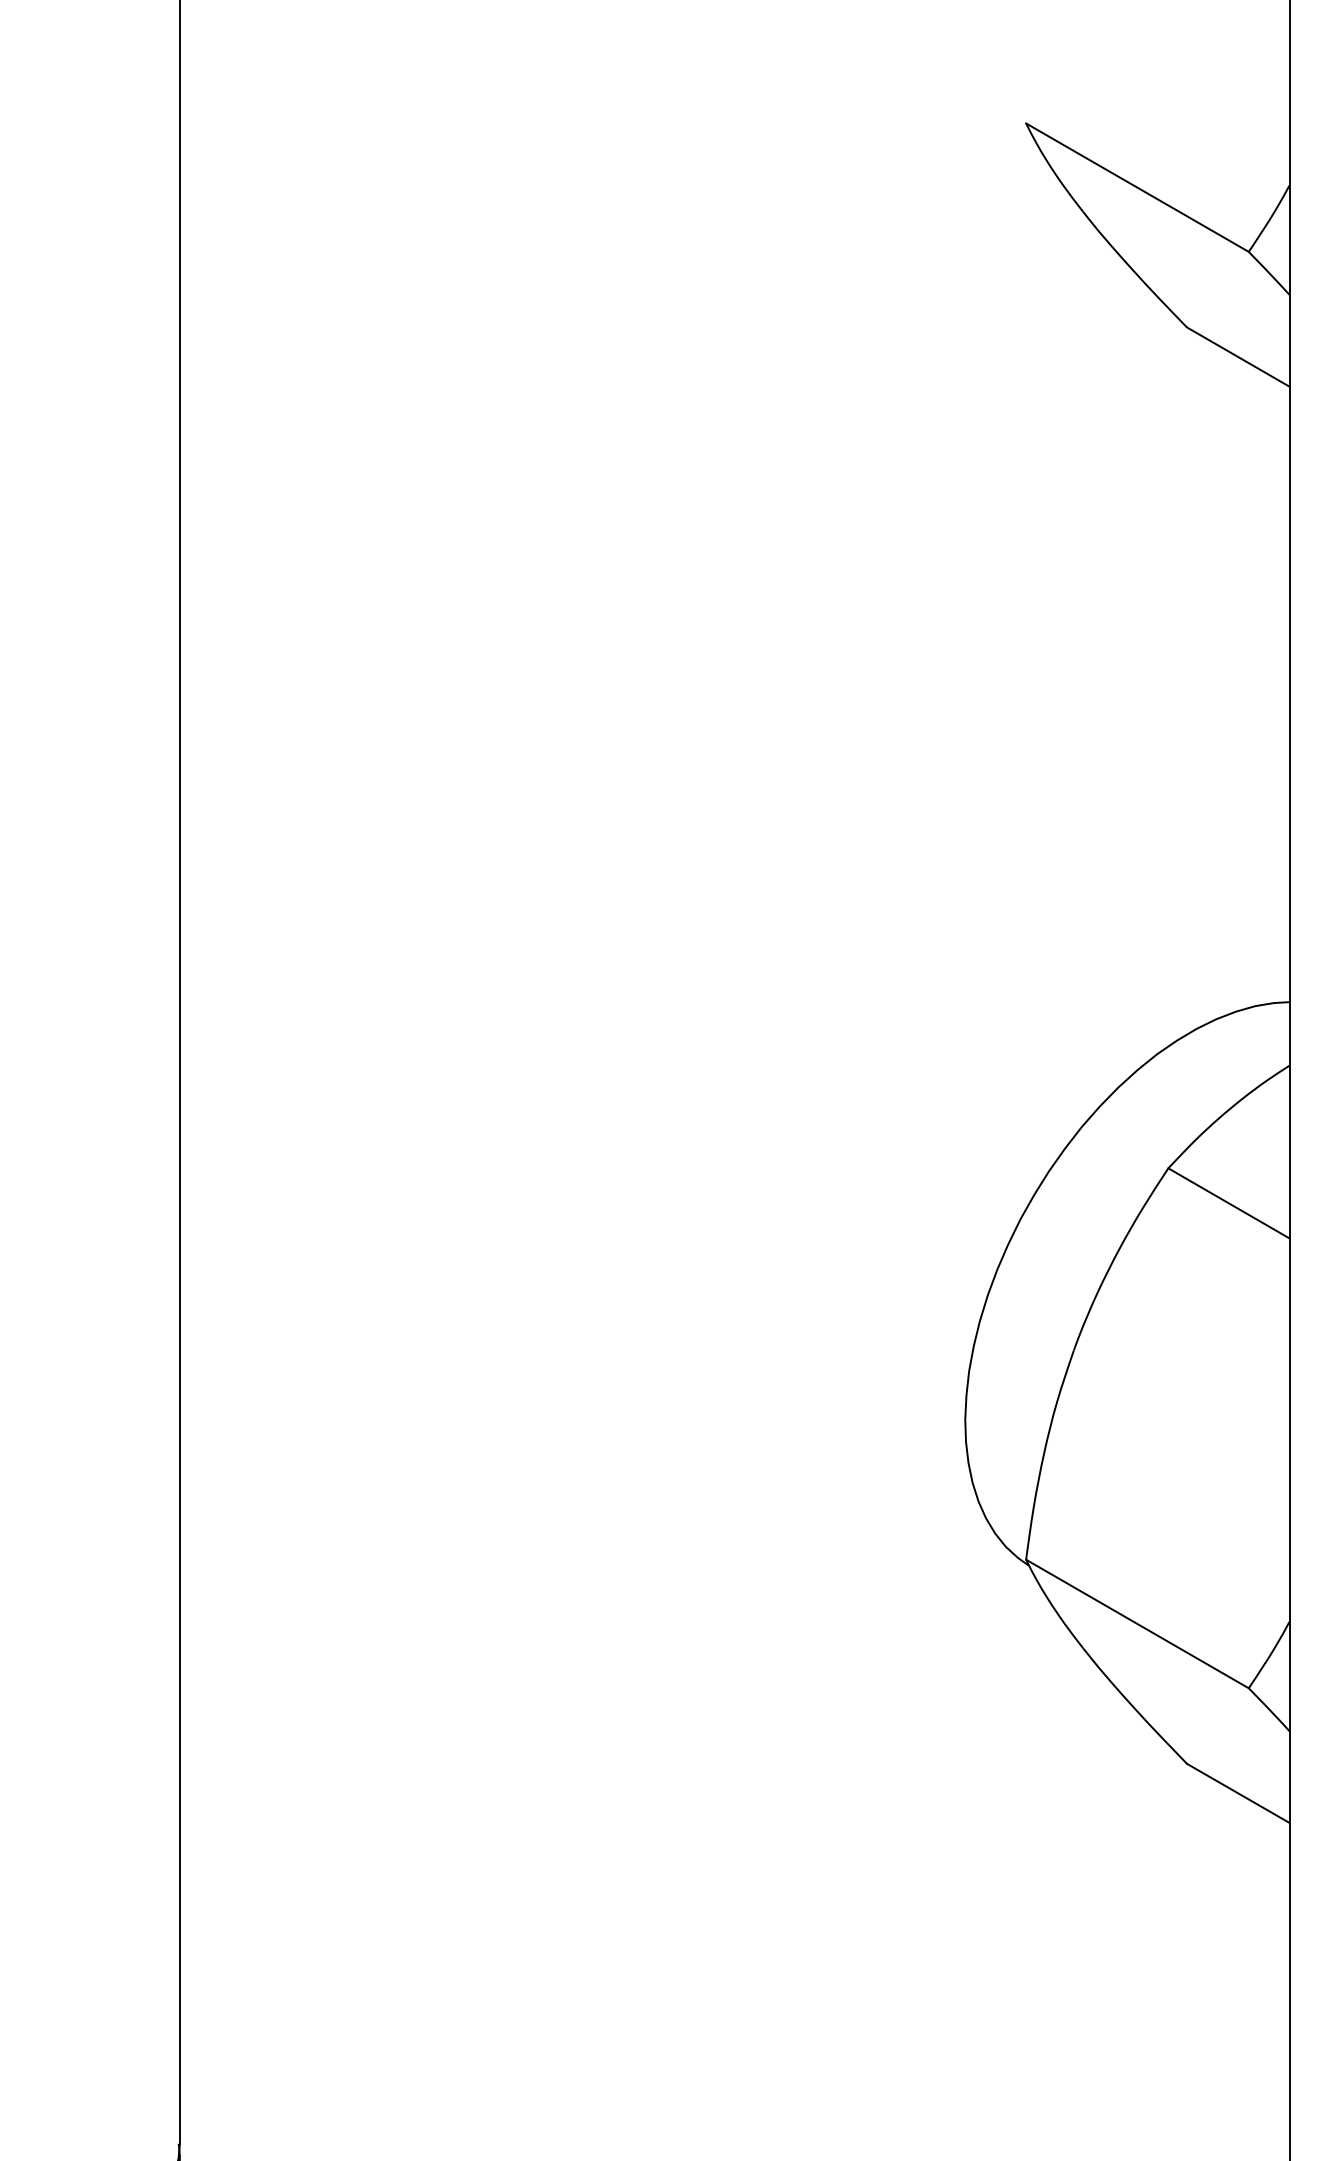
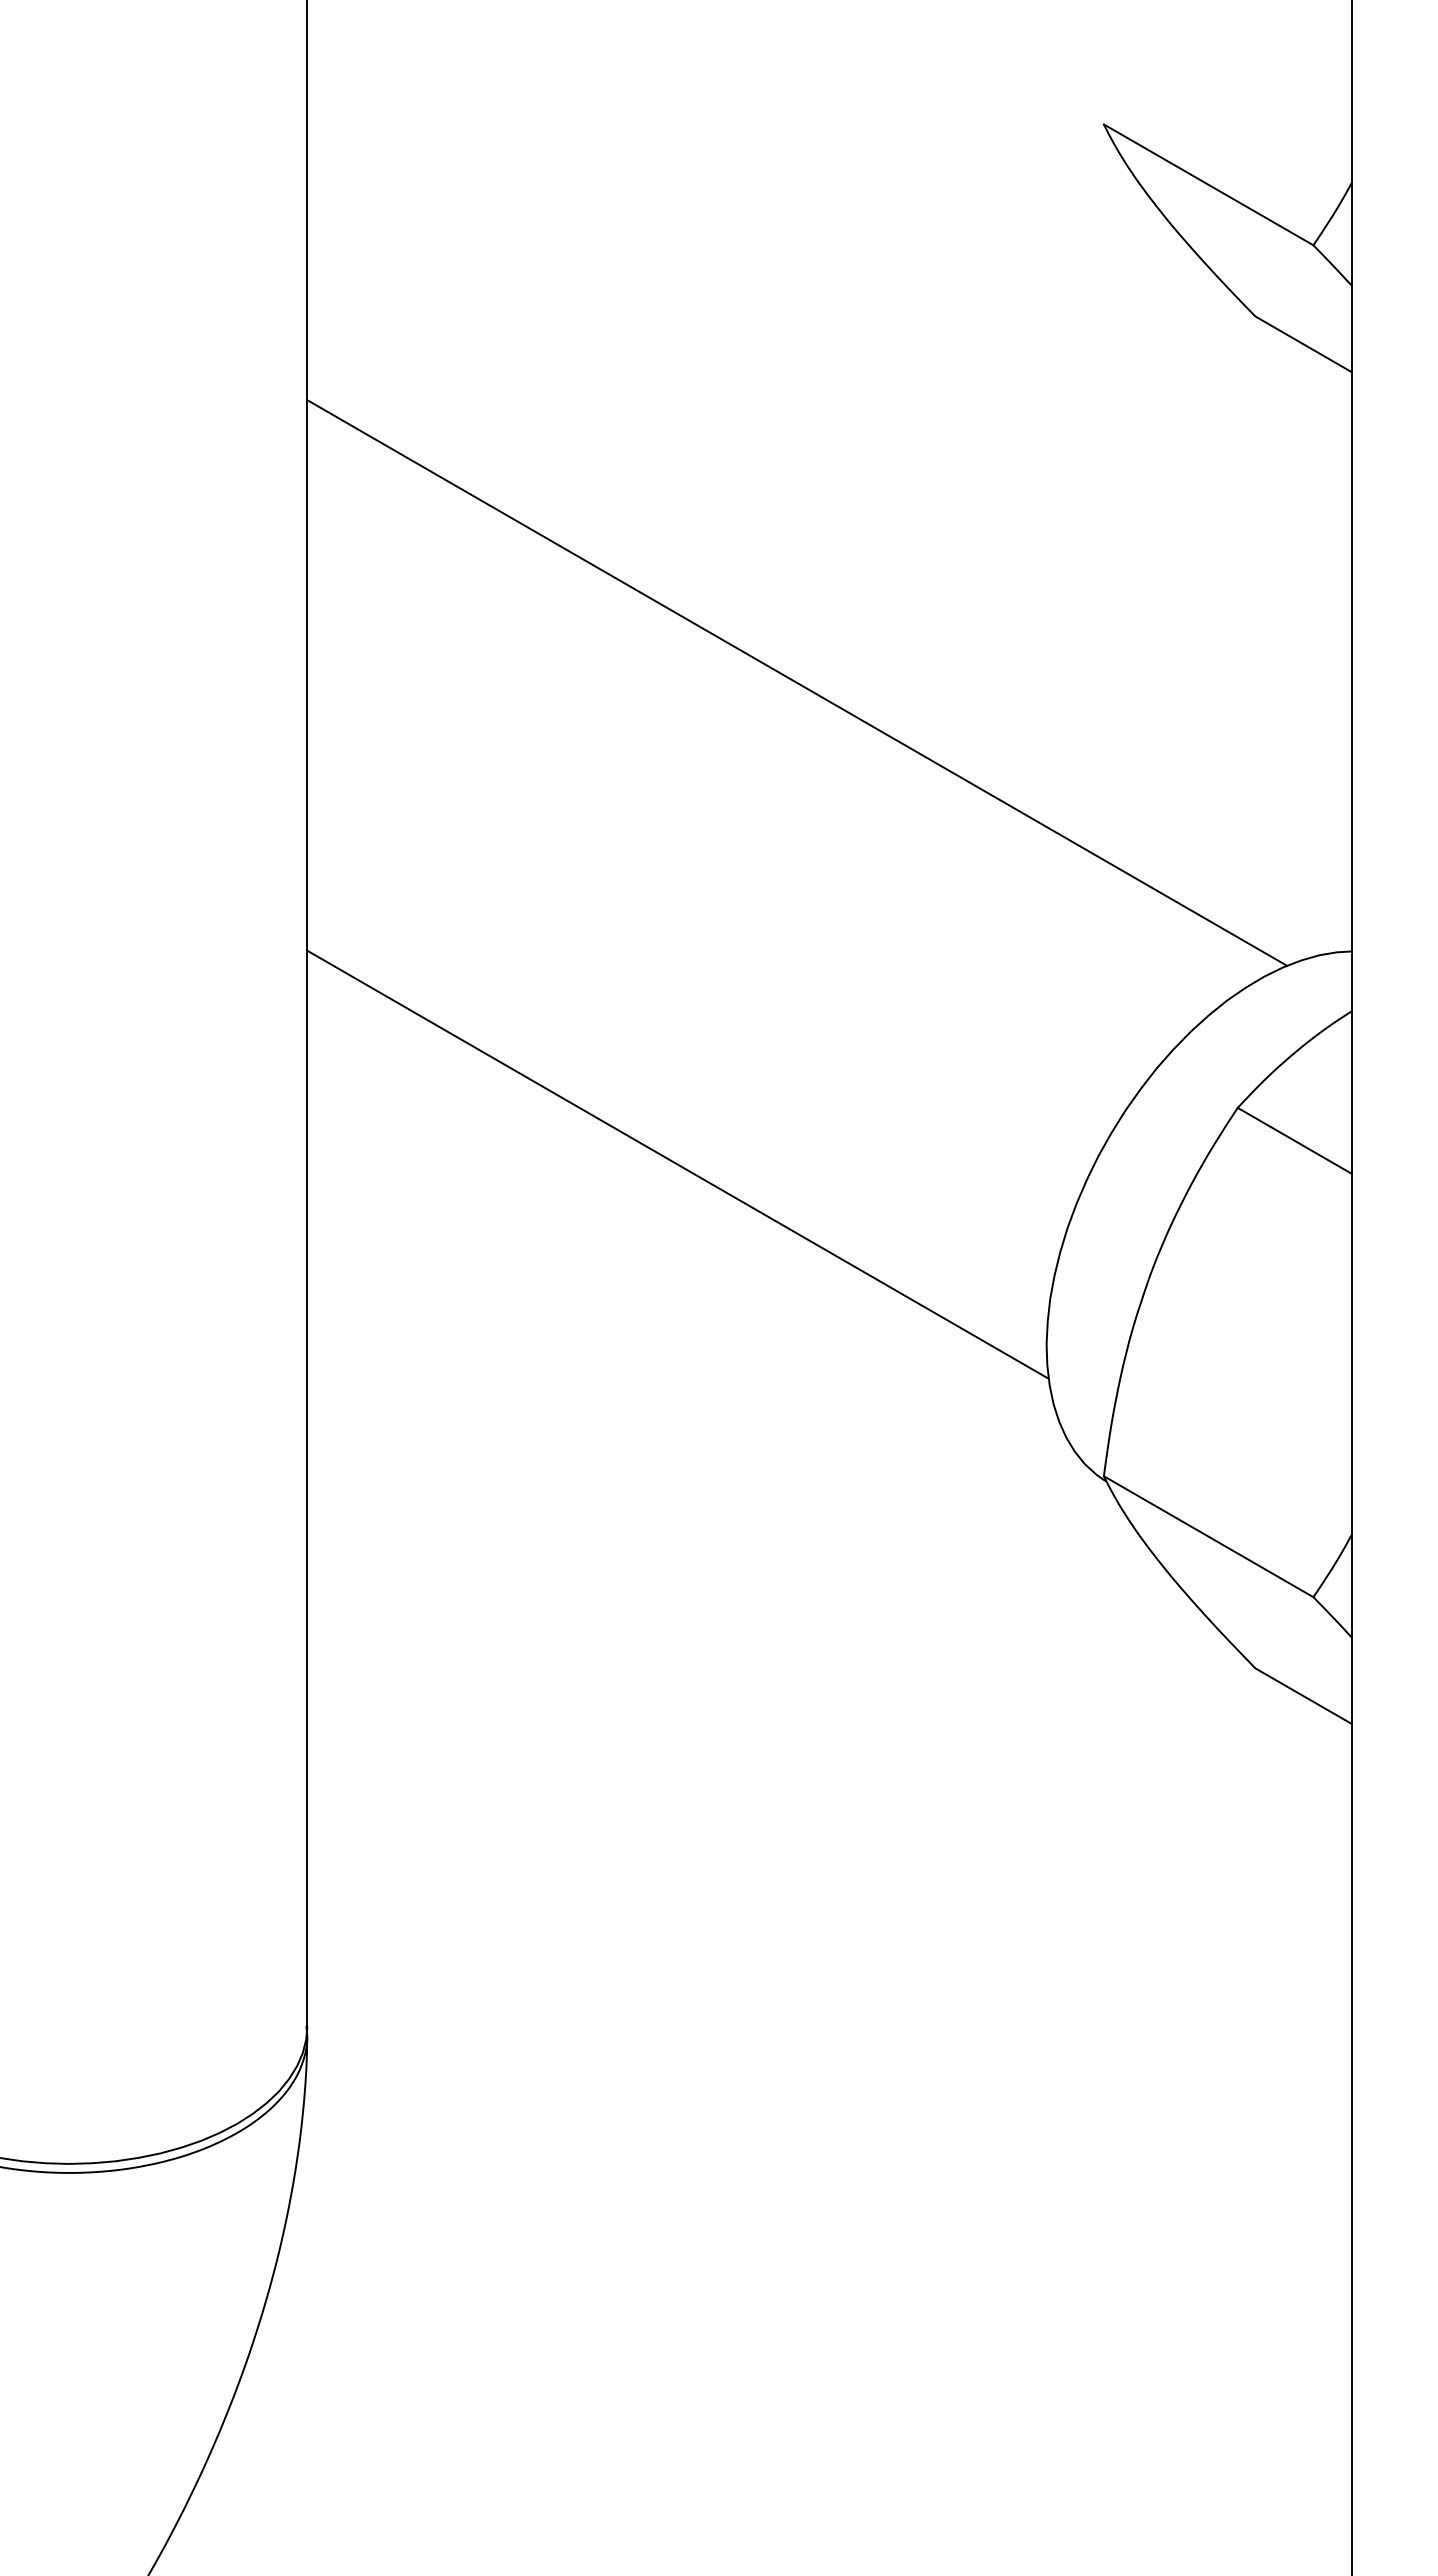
line: (700, 716) -> (797, 682), added
line: (573, 1228) -> (677, 1164), added

